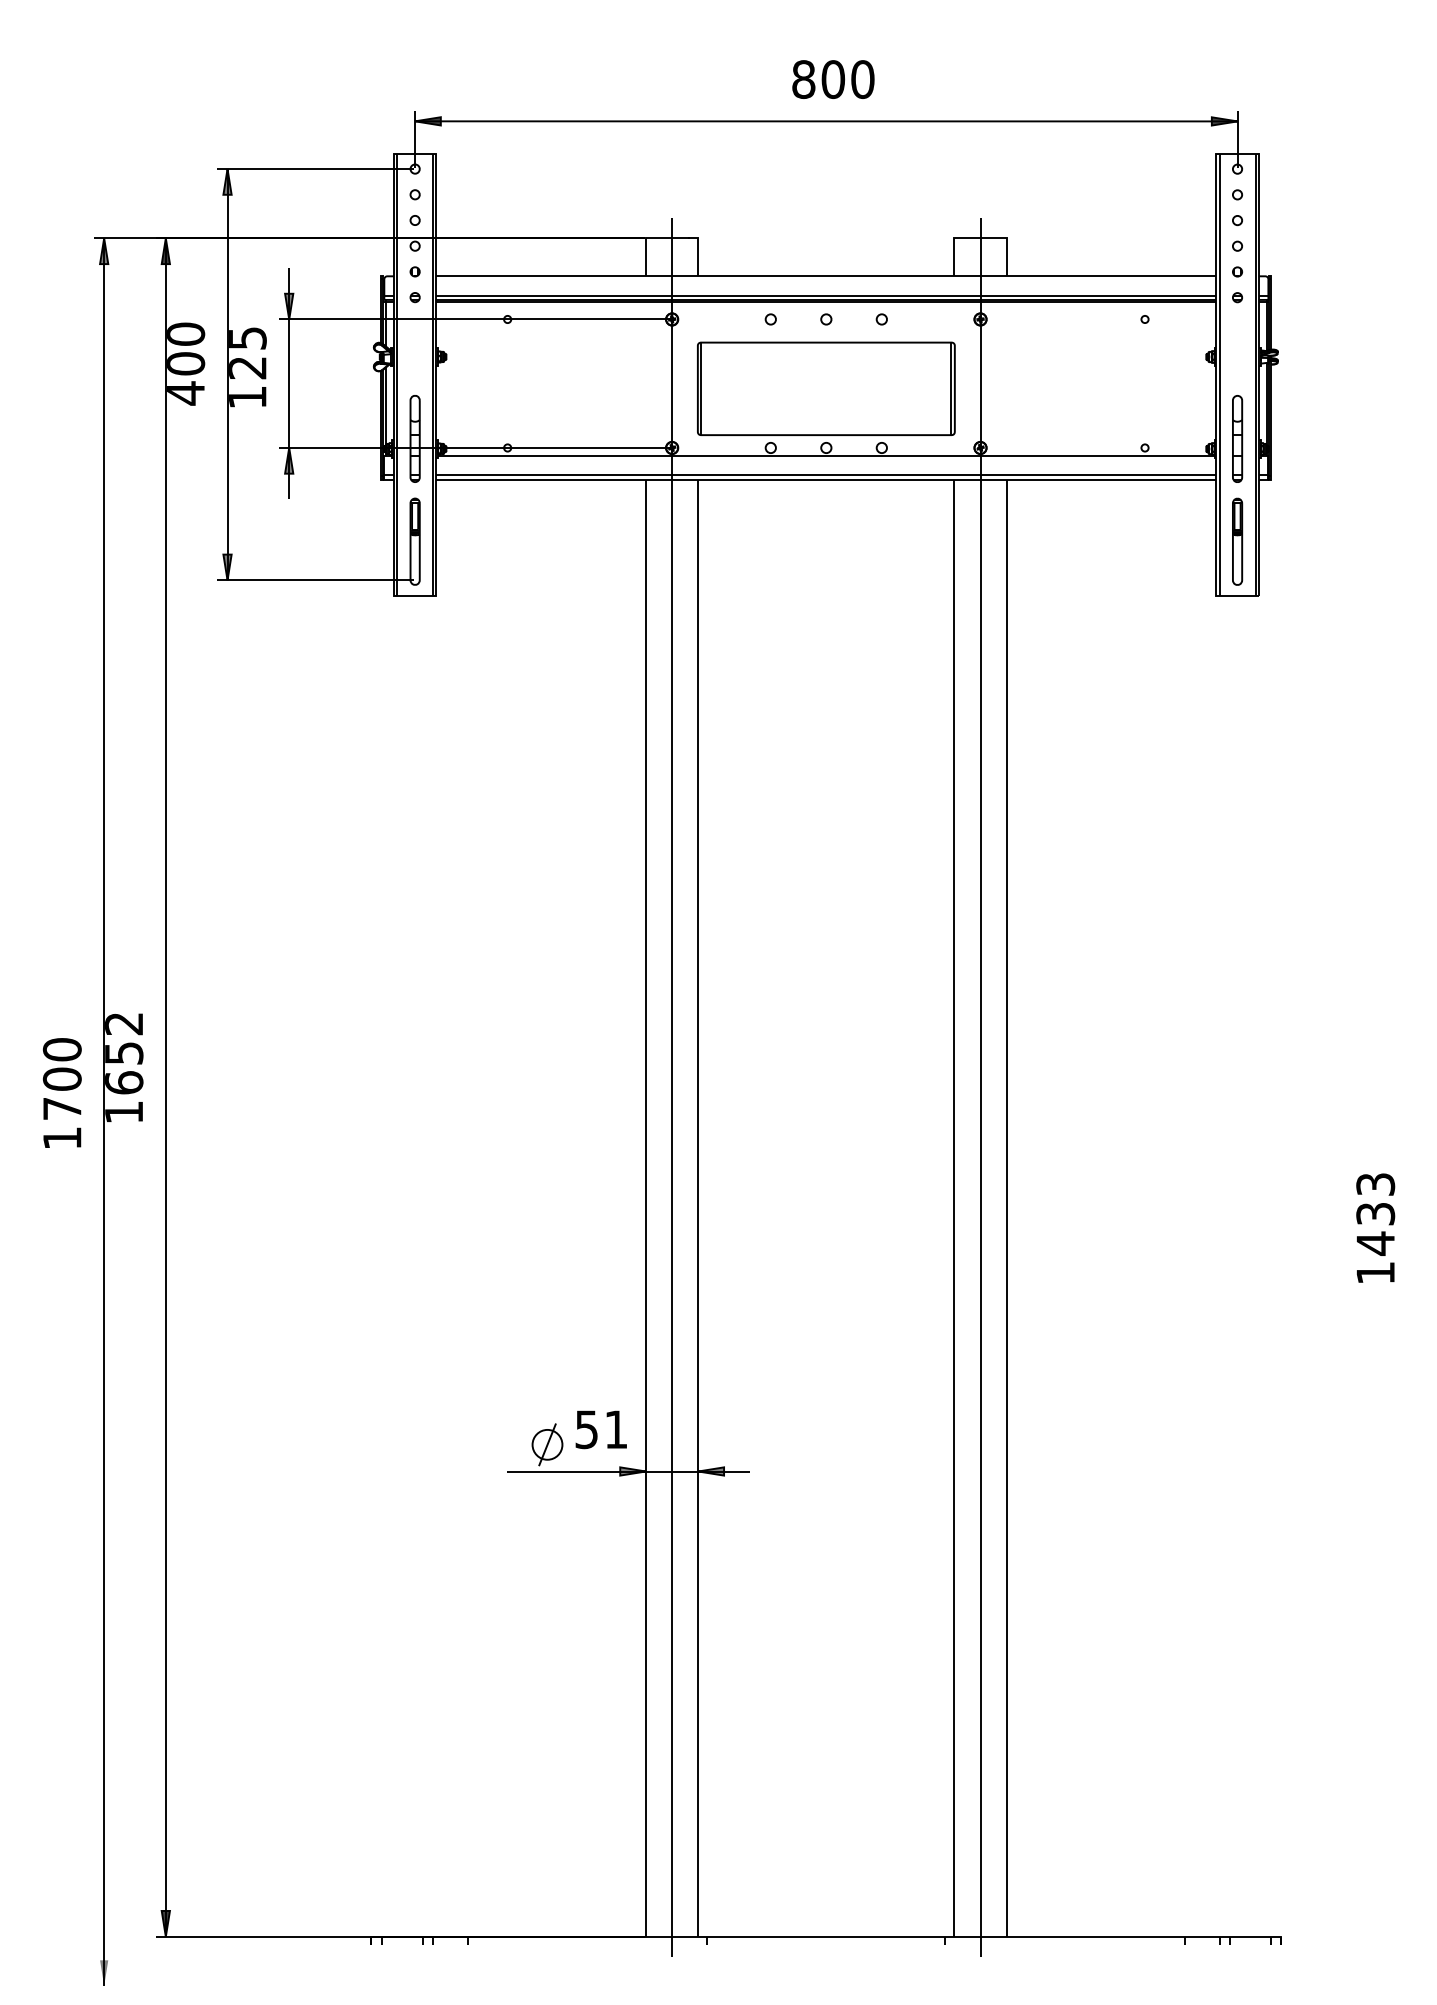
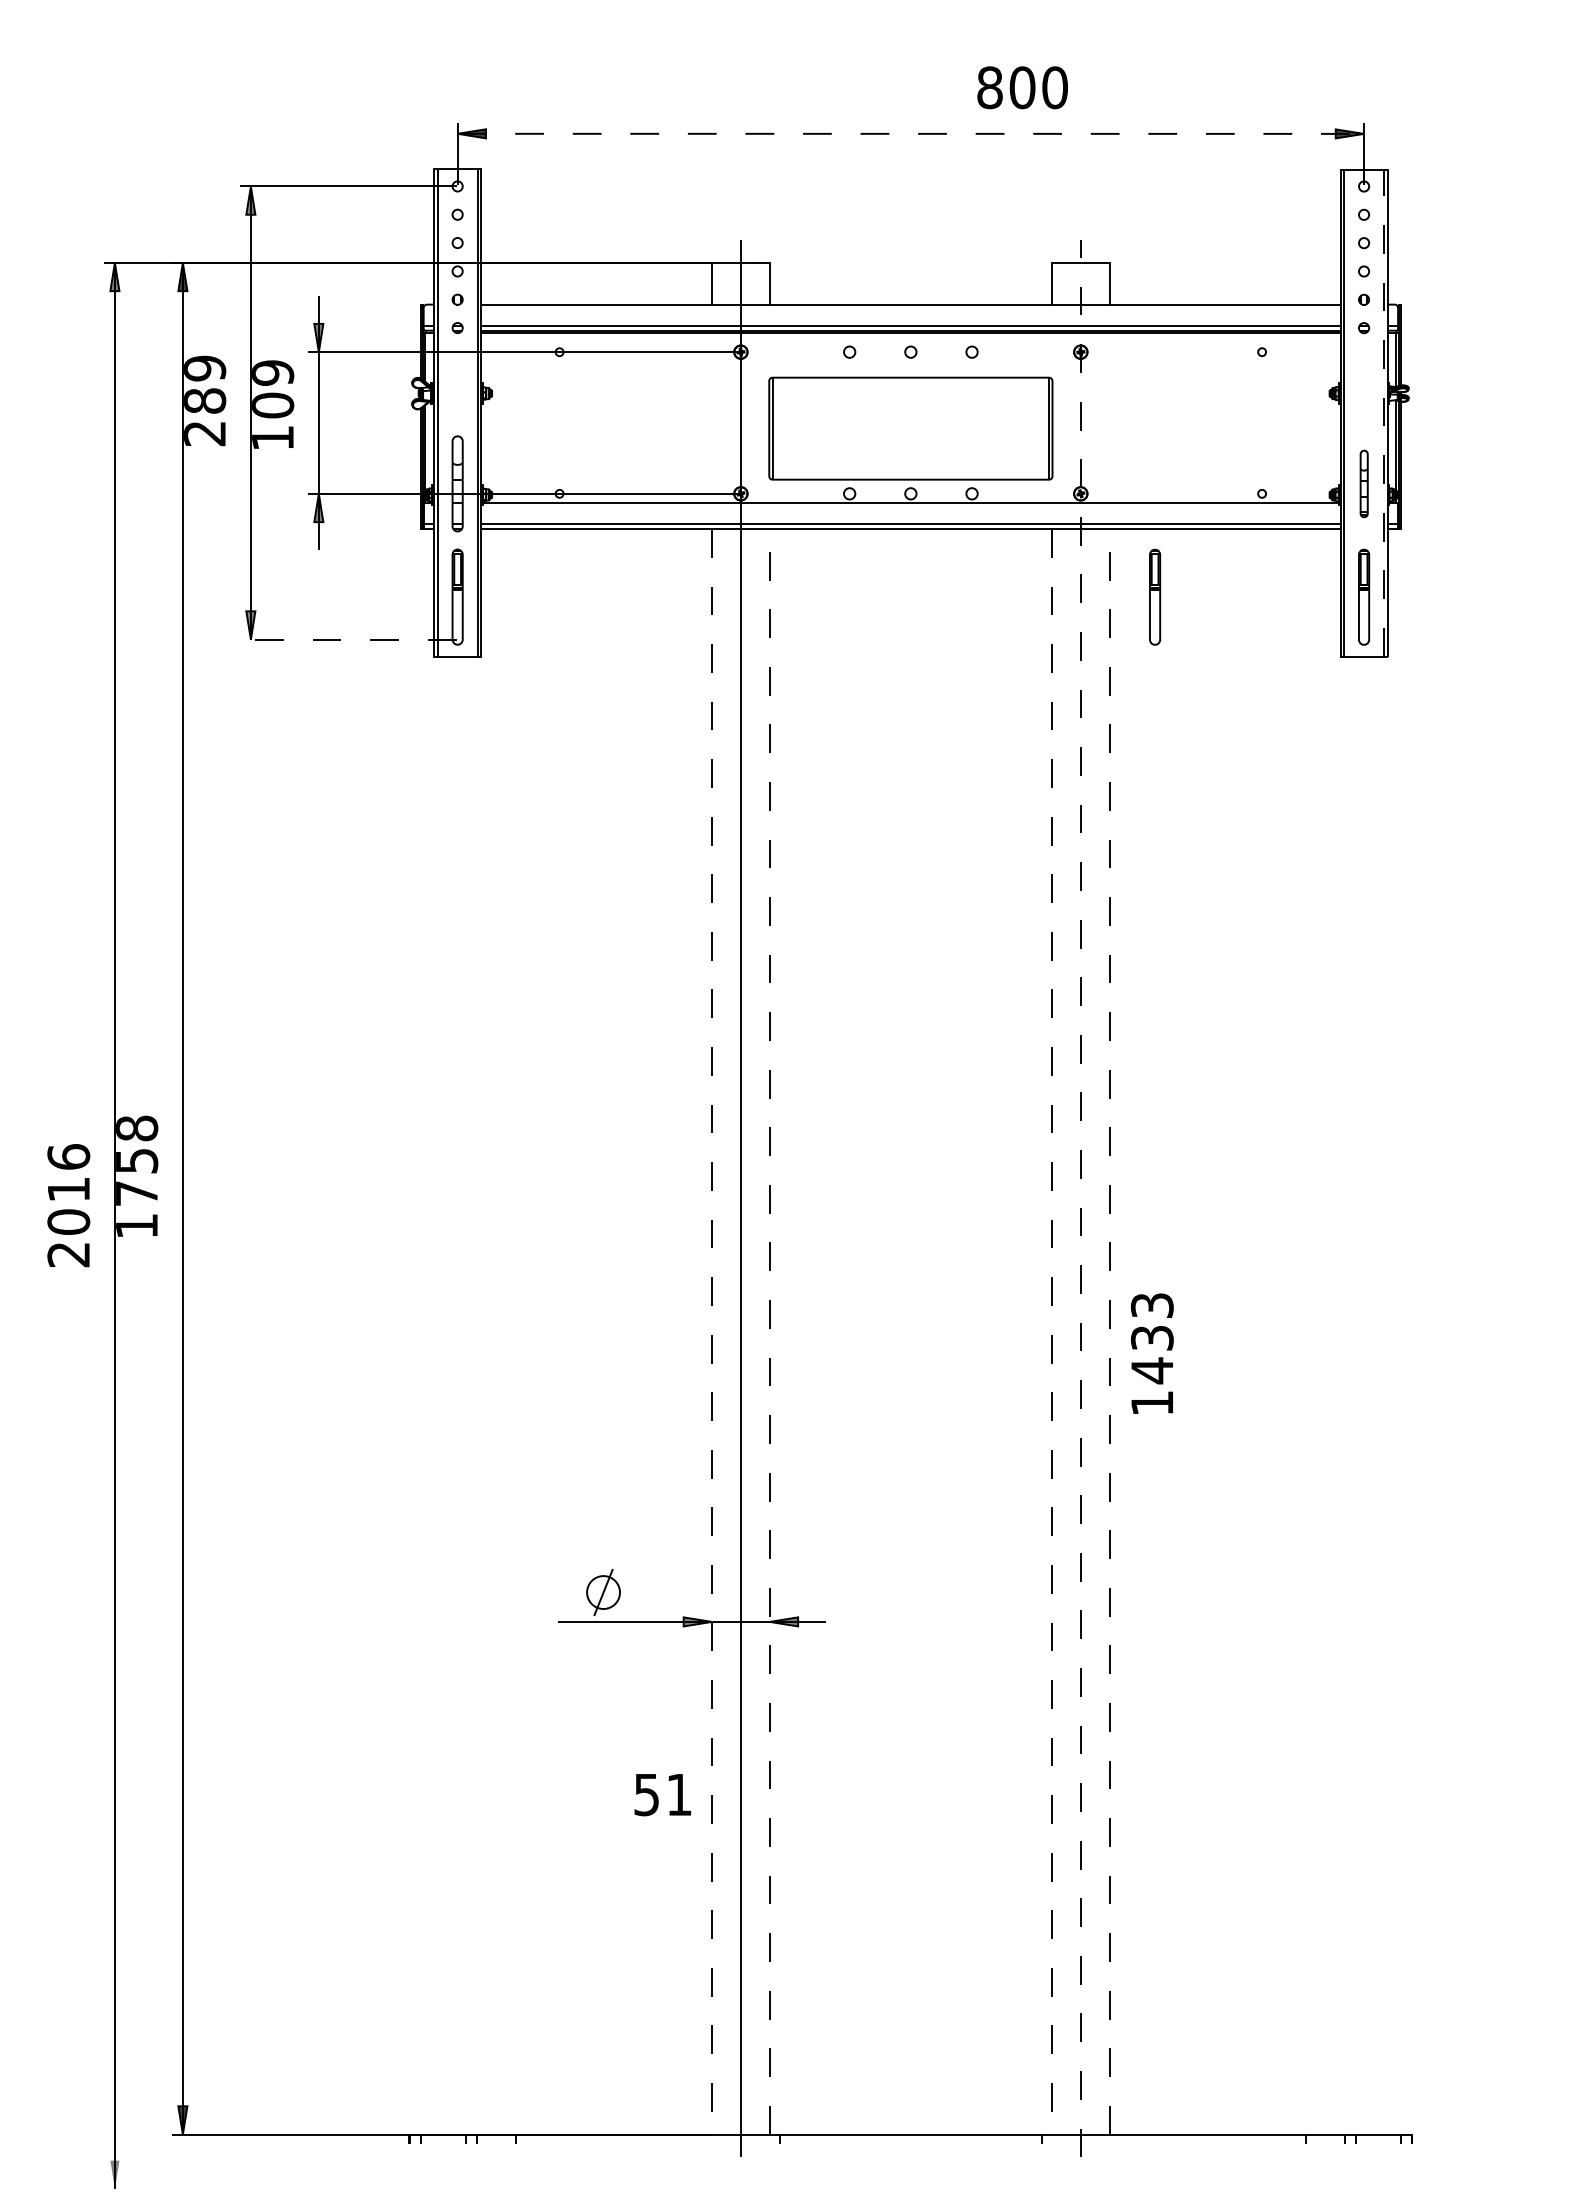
text: (833, 79) -> (1022, 87), moved
line: (826, 121) -> (911, 133), solid -> dashed
text: (248, 353) -> (273, 389), 125 -> 109
text: (186, 364) -> (205, 401), 400 -> 289
line: (1255, 375) -> (1383, 413), solid -> dashed
part: (1237, 438) -> (1364, 483), size x0.7
part: (1048, 541) -> (1155, 596), added
line: (315, 580) -> (347, 639), solid -> dashed
text: (124, 1052) -> (137, 1160), 1652 -> 1758
line: (980, 1087) -> (1080, 1198), solid -> dashed
text: (62, 1093) -> (68, 1205), 1700 -> 2016
line: (646, 1208) -> (712, 1331), solid -> dashed
line: (698, 1208) -> (769, 1331), solid -> dashed
line: (953, 1208) -> (1051, 1331), solid -> dashed
line: (1006, 1208) -> (1109, 1331), solid -> dashed
text: (1374, 1227) -> (1151, 1353), moved
text: (601, 1430) -> (662, 1795), moved

